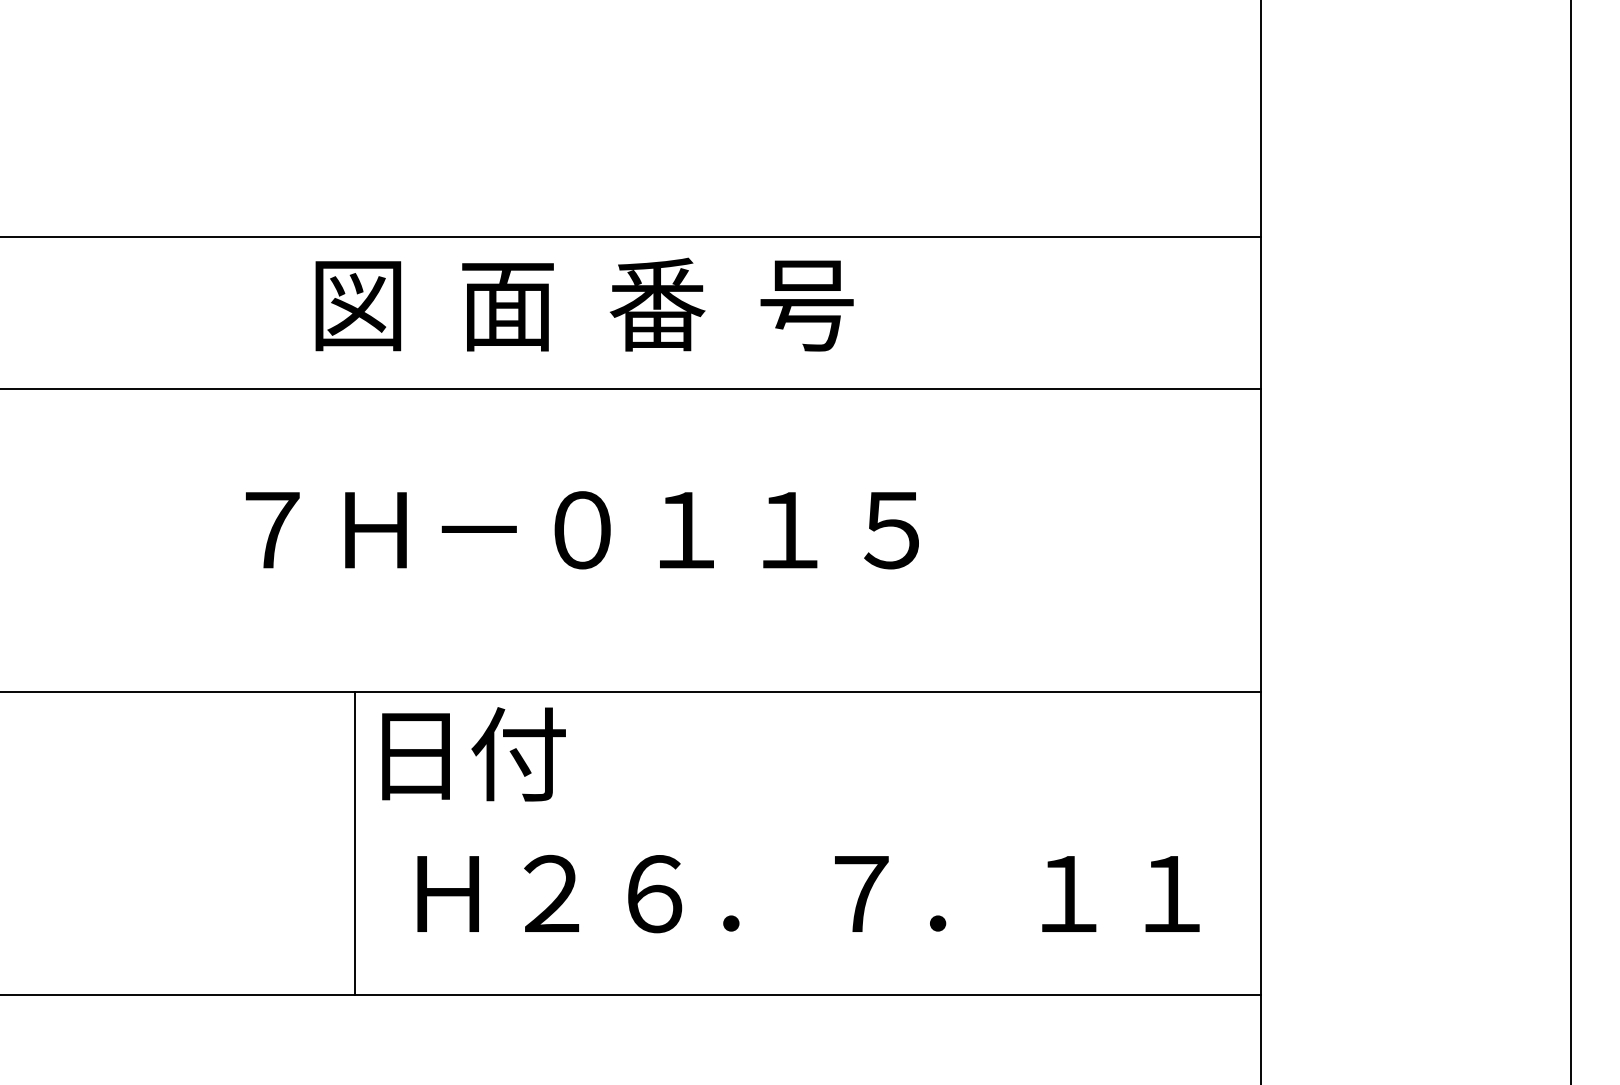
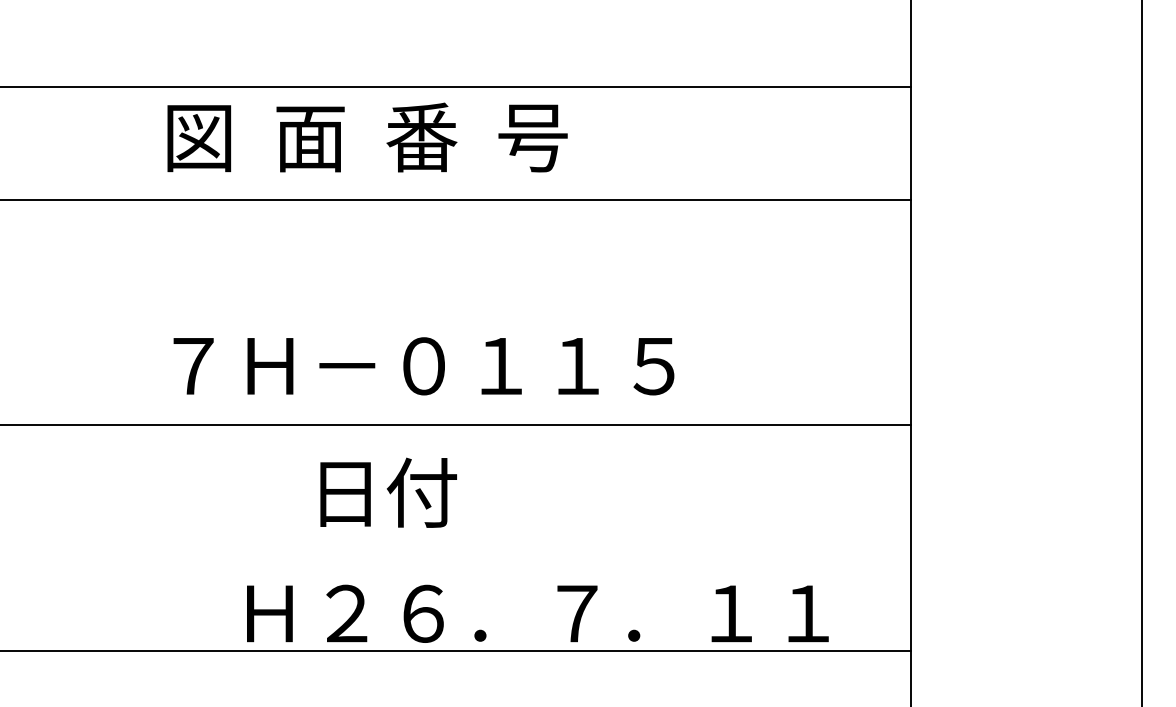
text: (584, 304) -> (367, 137), moved
text: (582, 530) -> (424, 366), moved
text: (473, 754) -> (388, 492), moved
line: (355, 842) -> (238, 537), removed
text: (808, 894) -> (537, 614), moved

